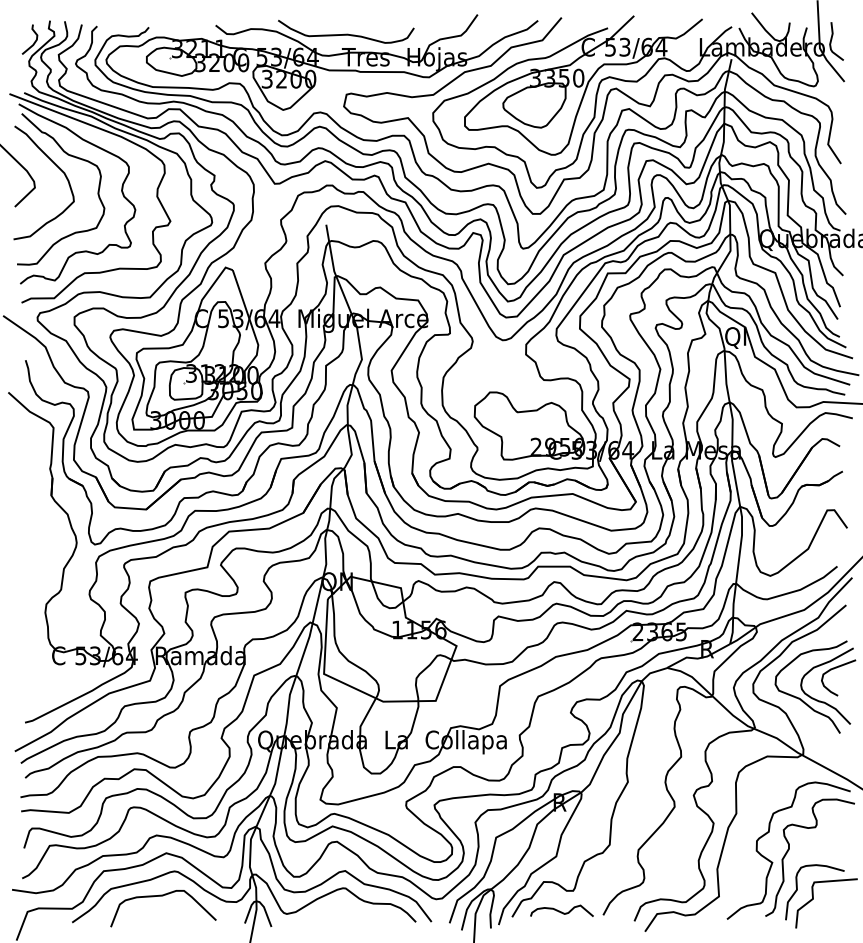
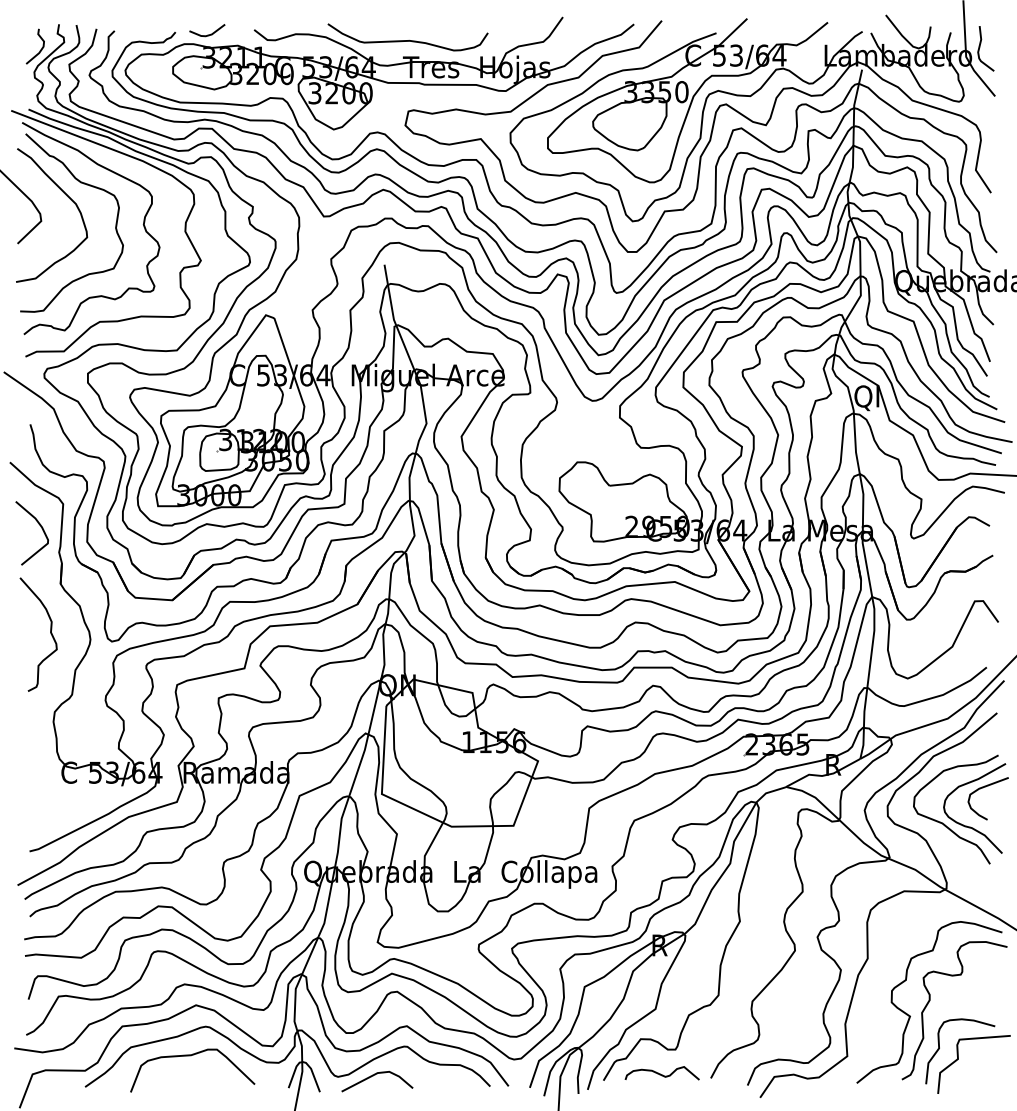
line: (176, 29) -> (207, 34), added
curve: (35, 448) -> (41, 528), added
curve: (42, 538) -> (50, 634), added
line: (318, 912) -> (375, 1075), added

